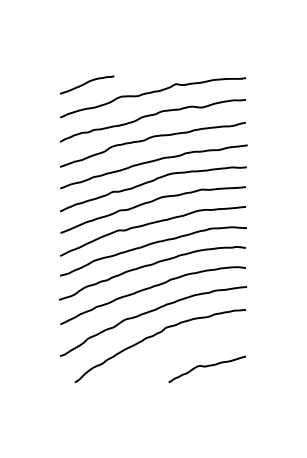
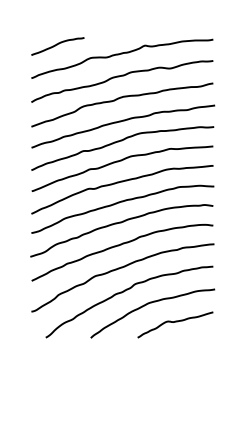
curve: (180, 348) -> (149, 304), added

